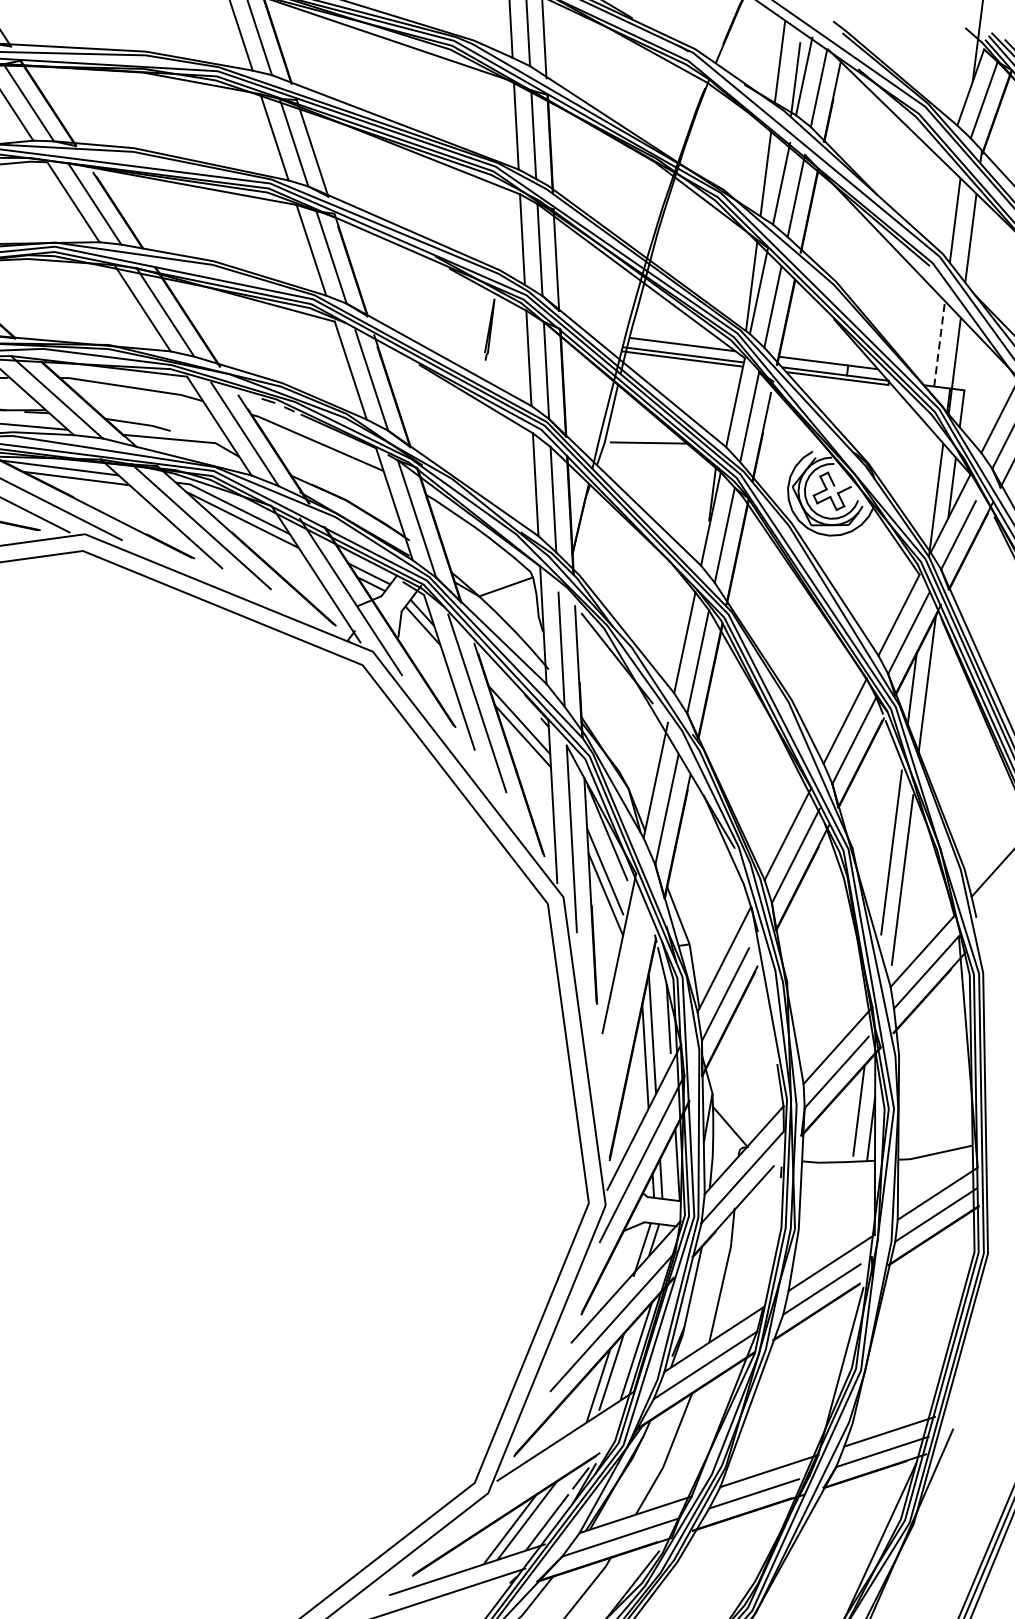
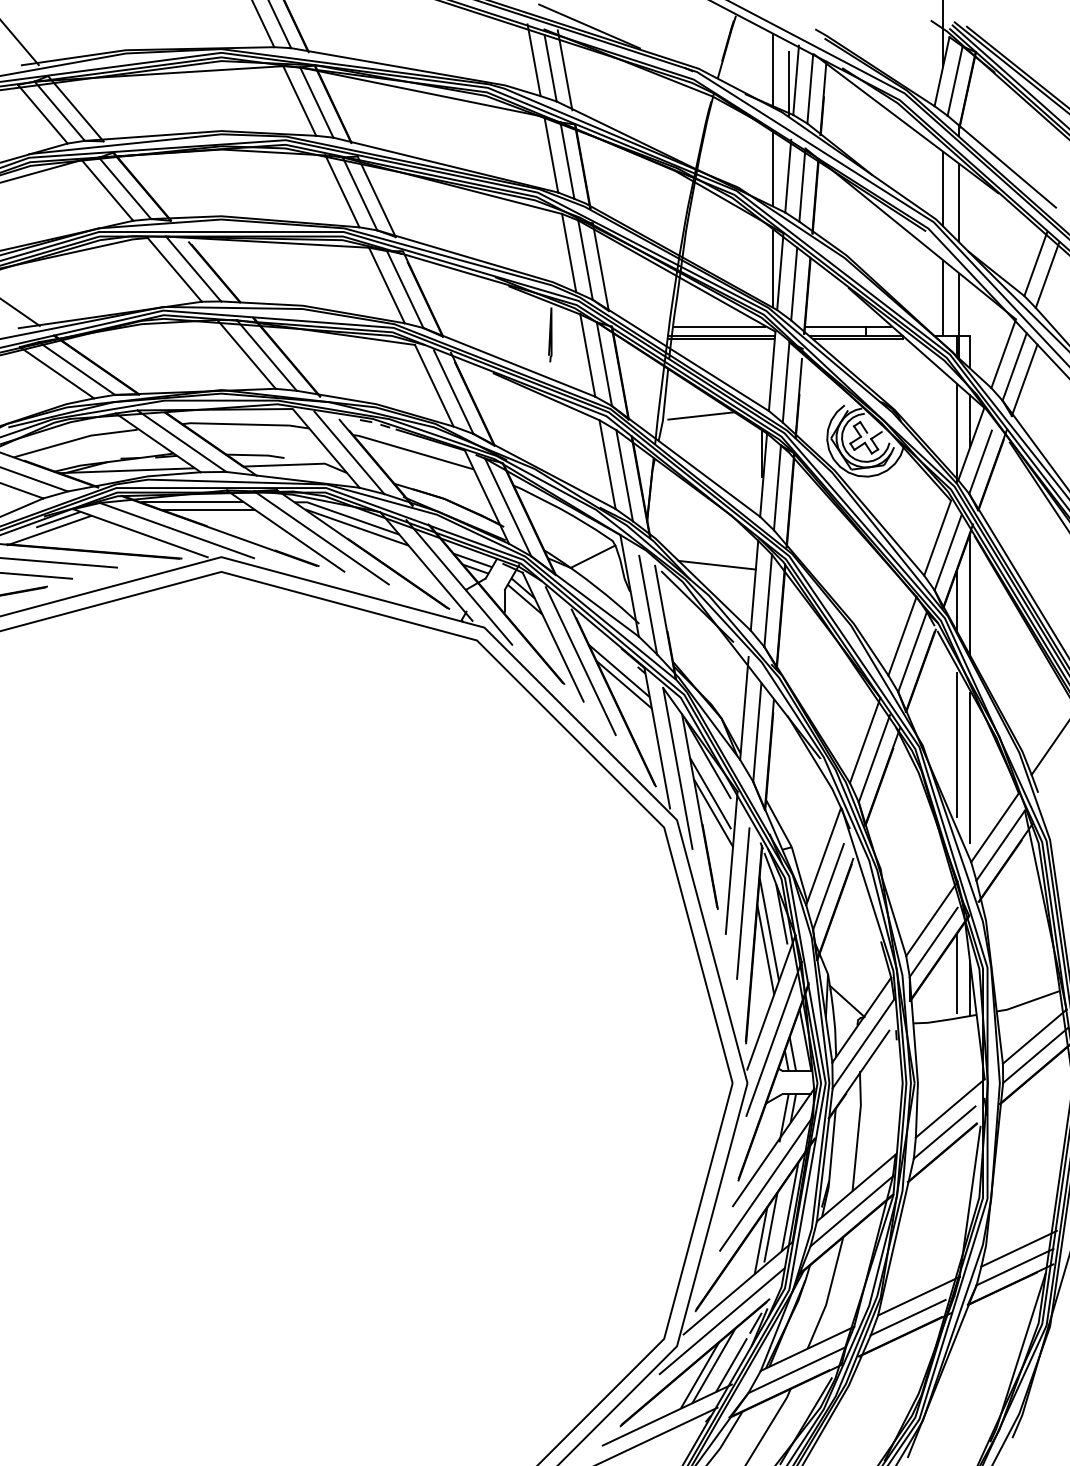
line: (939, 344) -> (943, 298), dashed -> solid
line: (644, 613) -> (716, 564), added
line: (626, 1001) -> (743, 903), added
line: (542, 1471) -> (721, 1321), added

